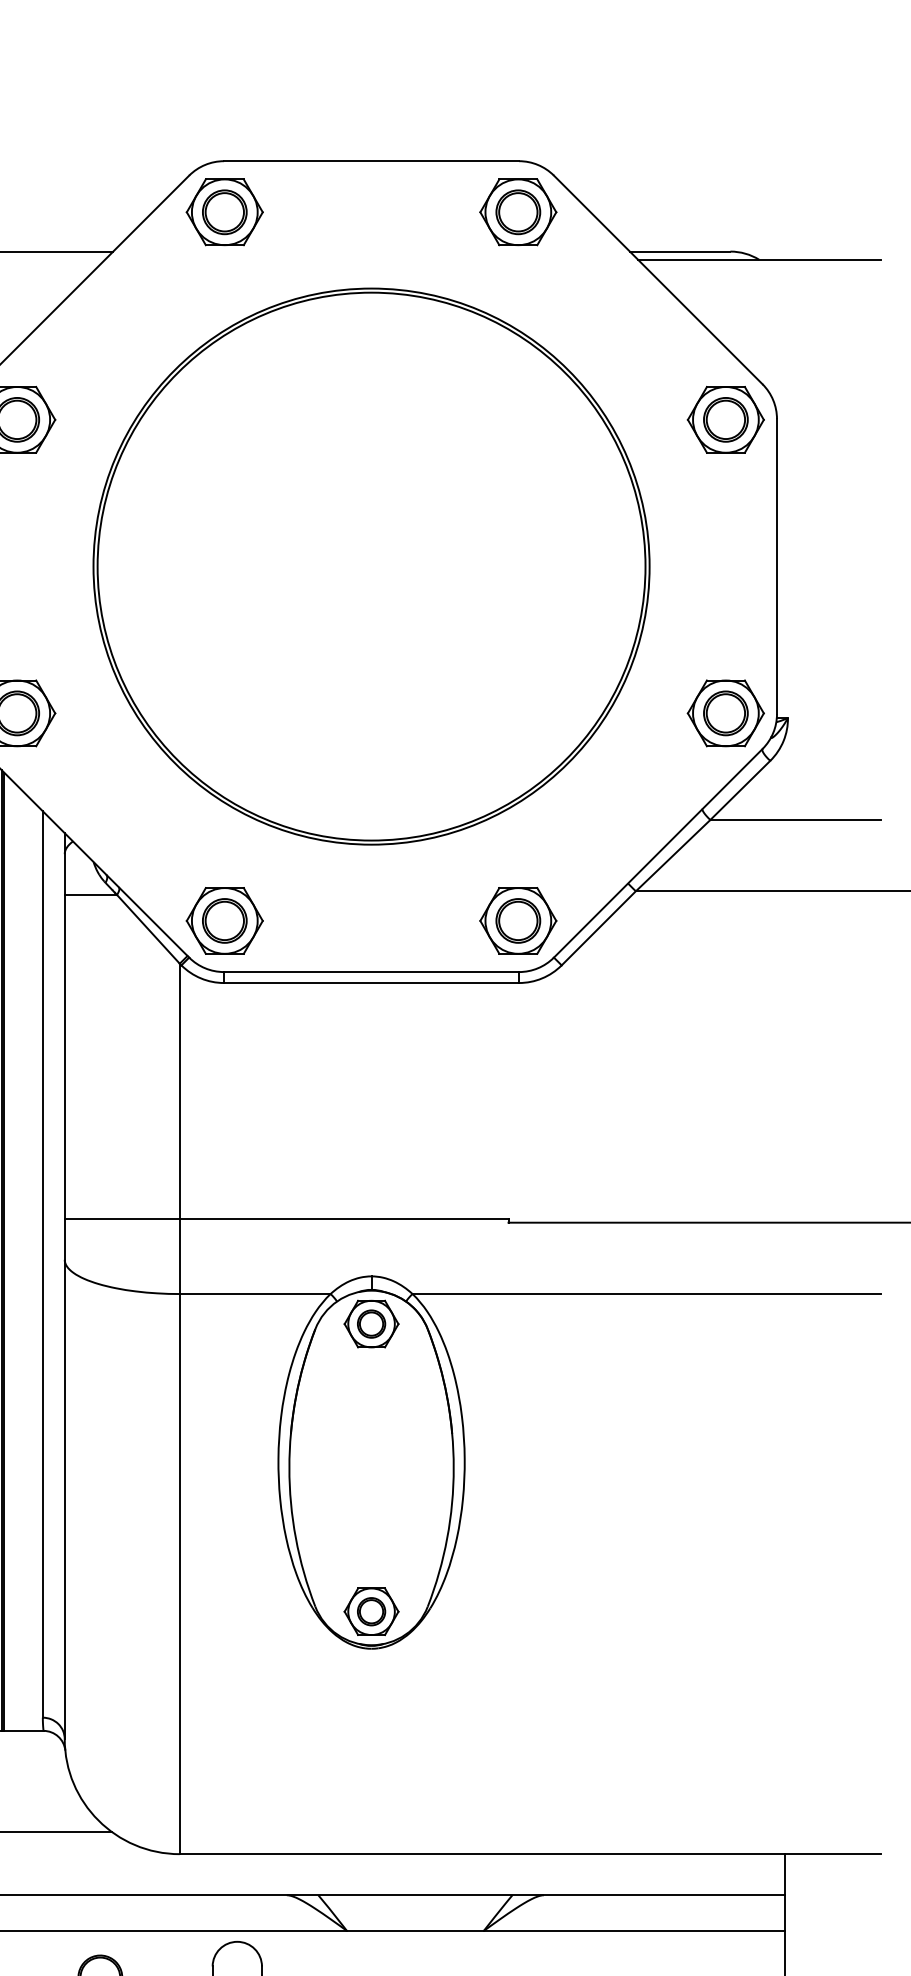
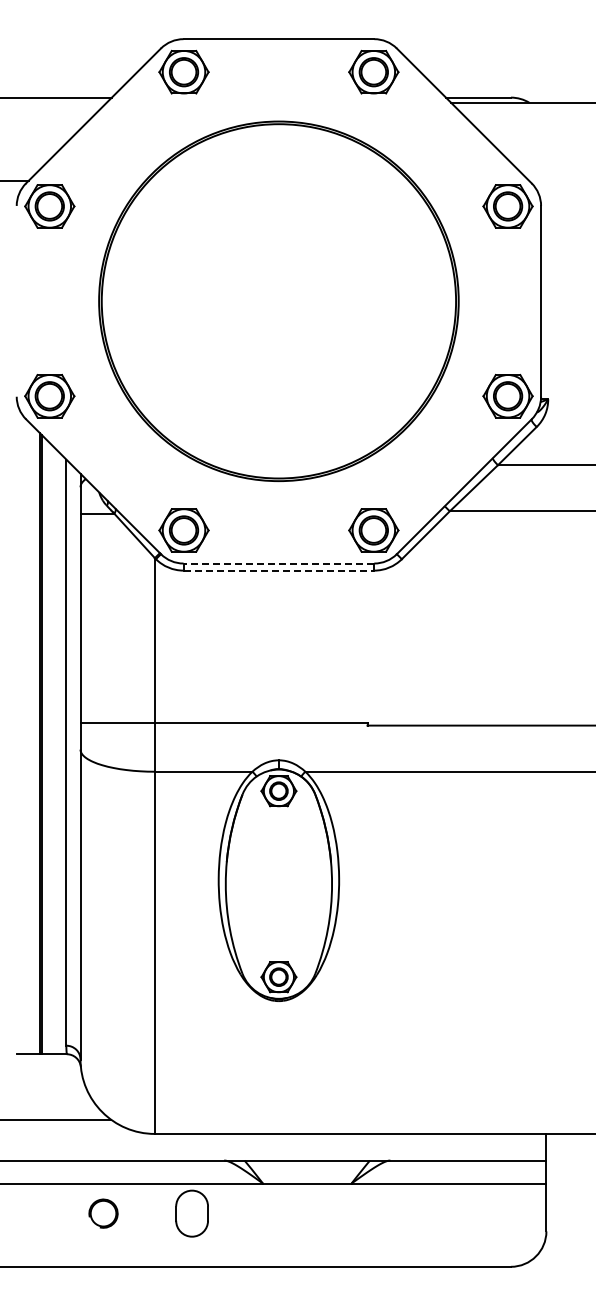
line: (370, 972) -> (278, 563), solid -> dashed
line: (372, 982) -> (279, 570), solid -> dashed

